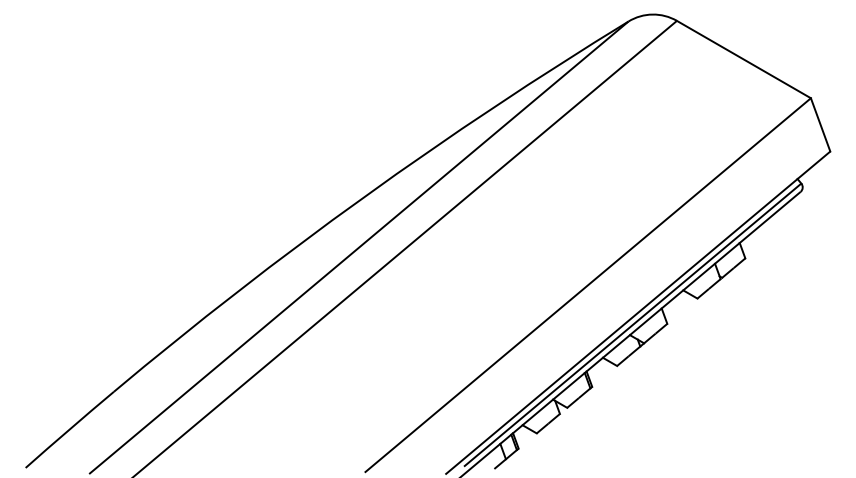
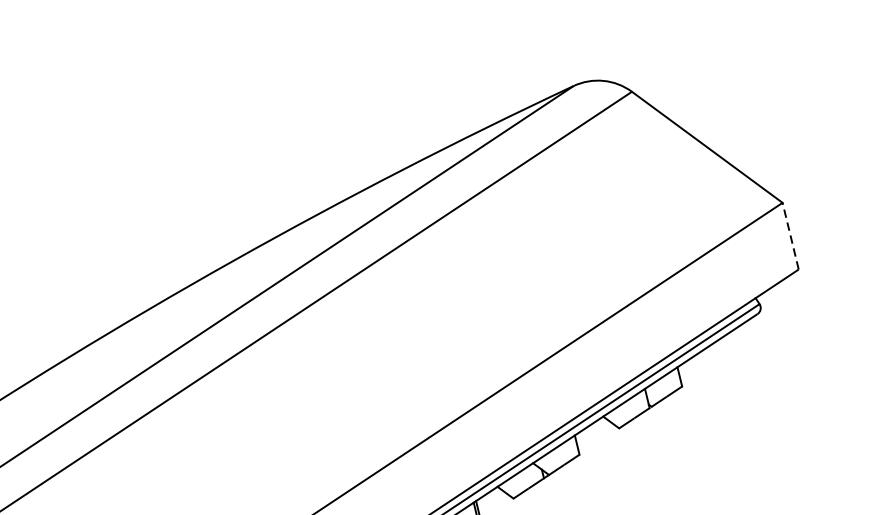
line: (820, 124) -> (790, 235), solid -> dashed

